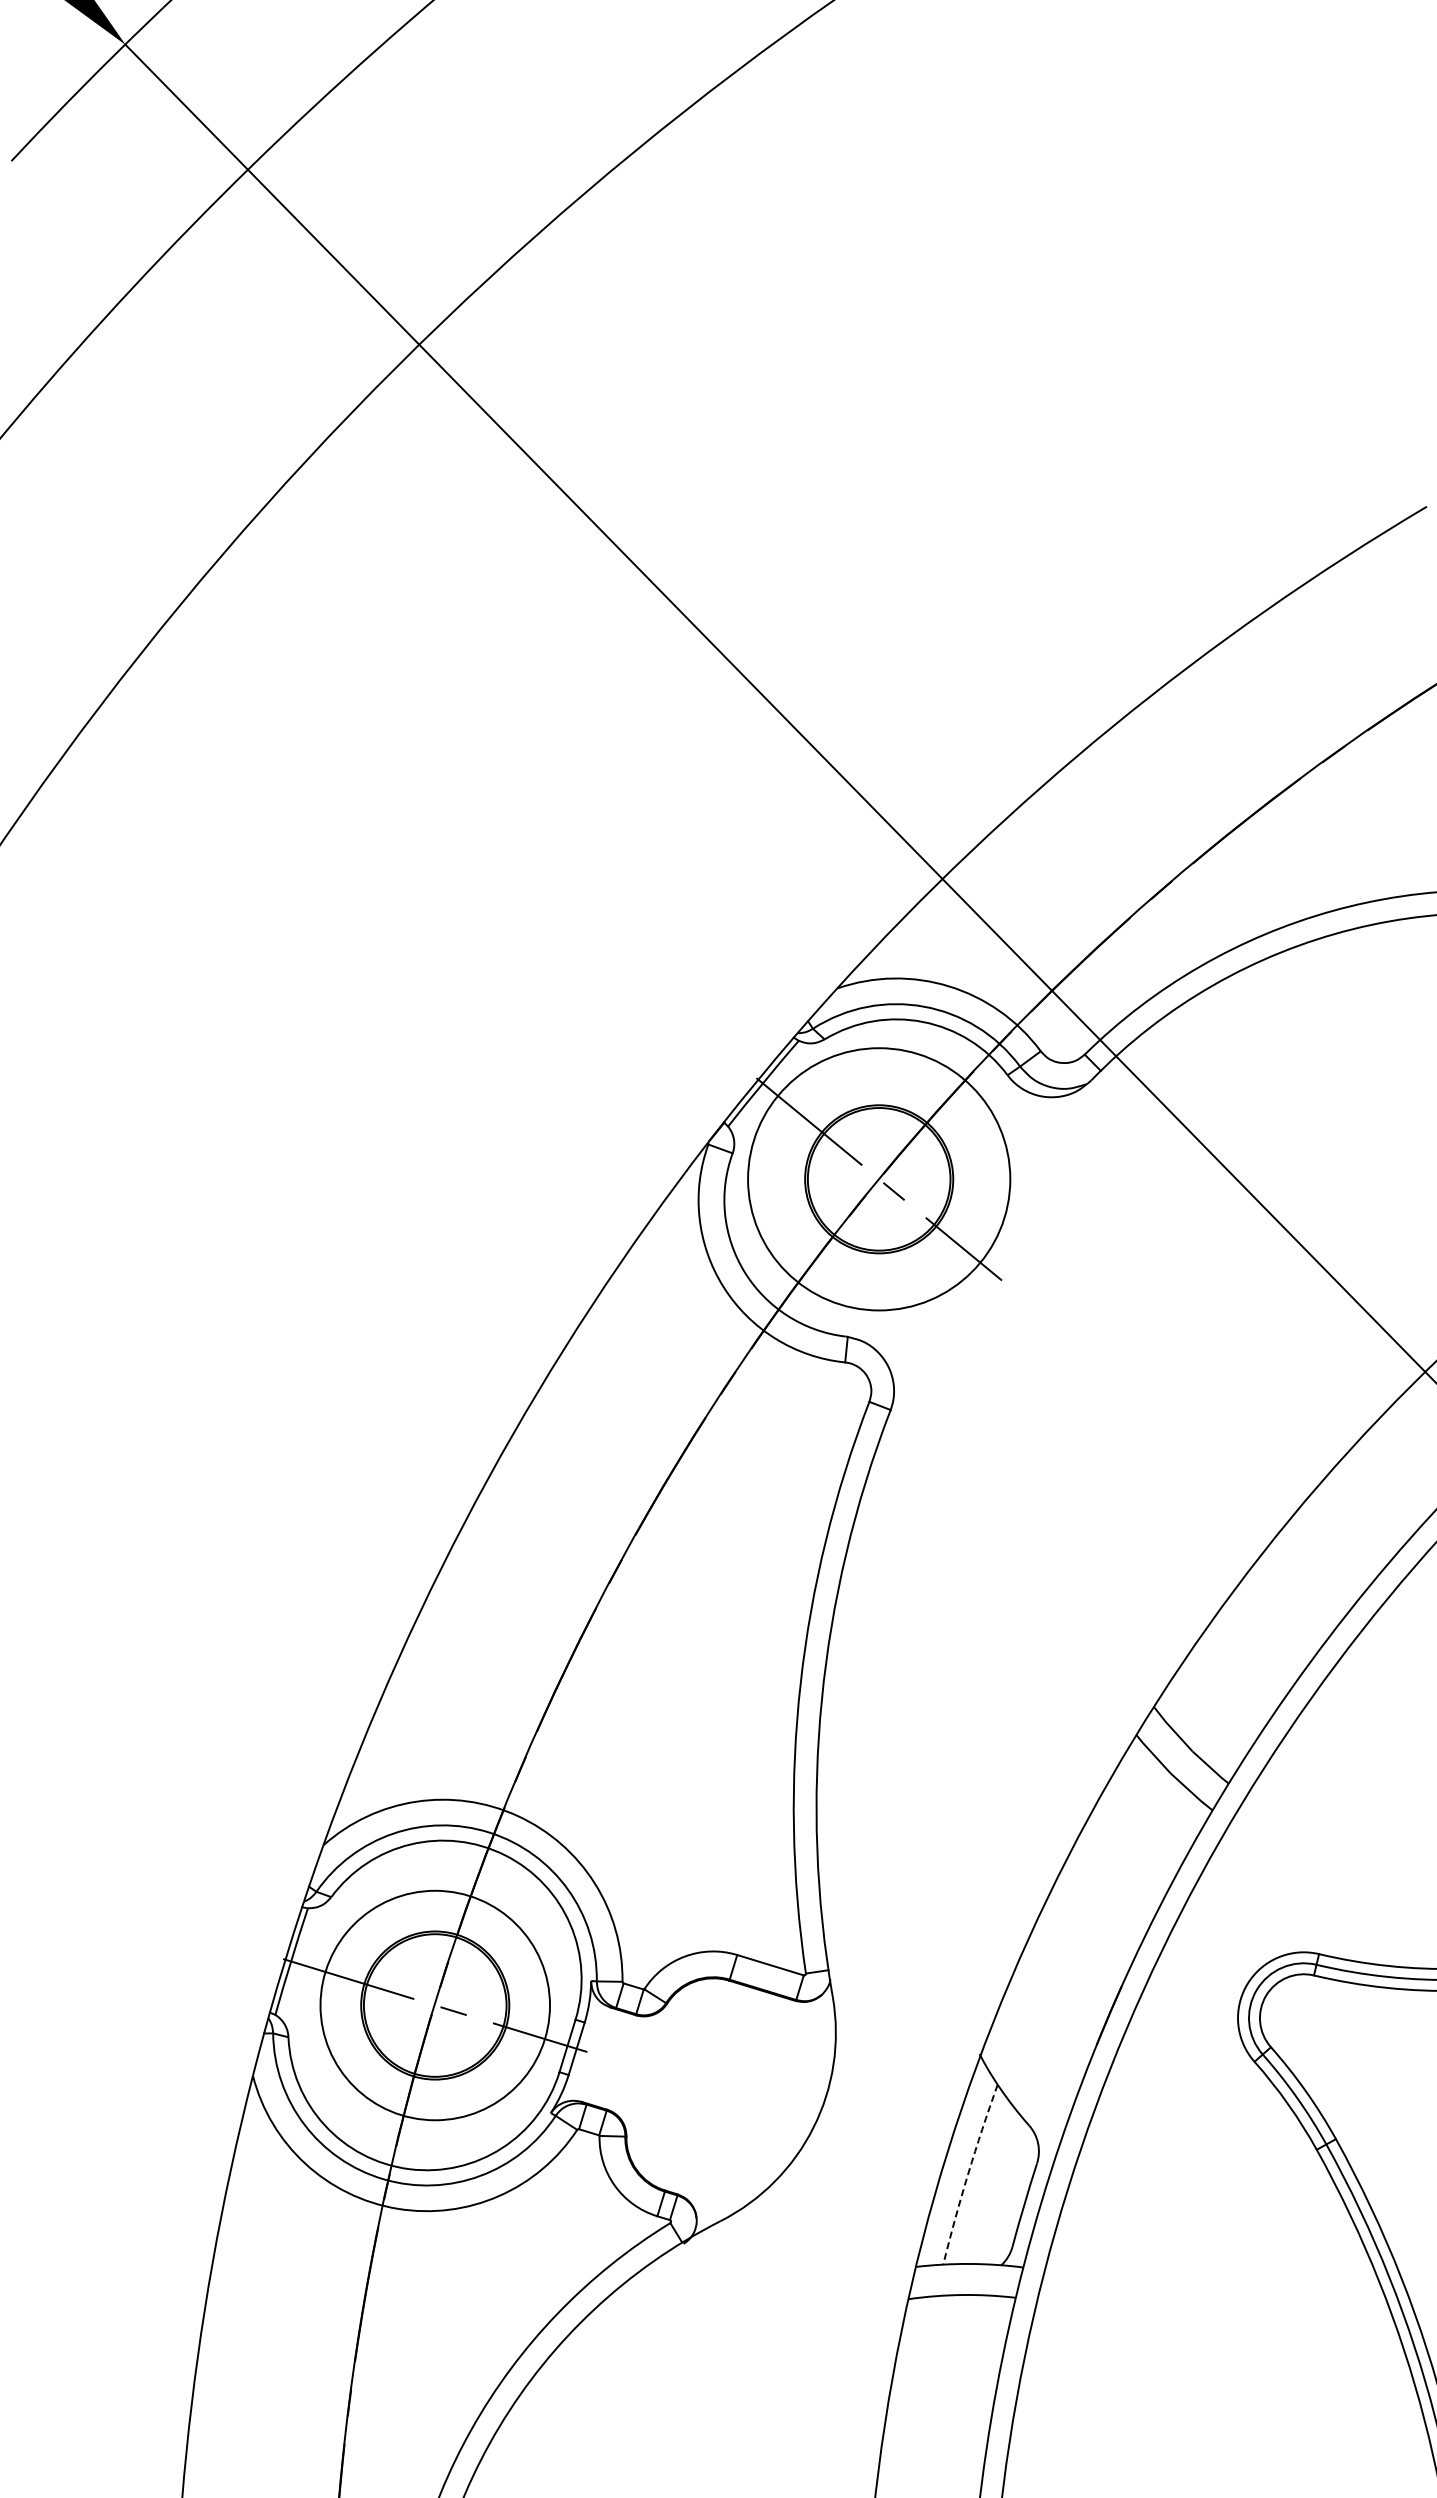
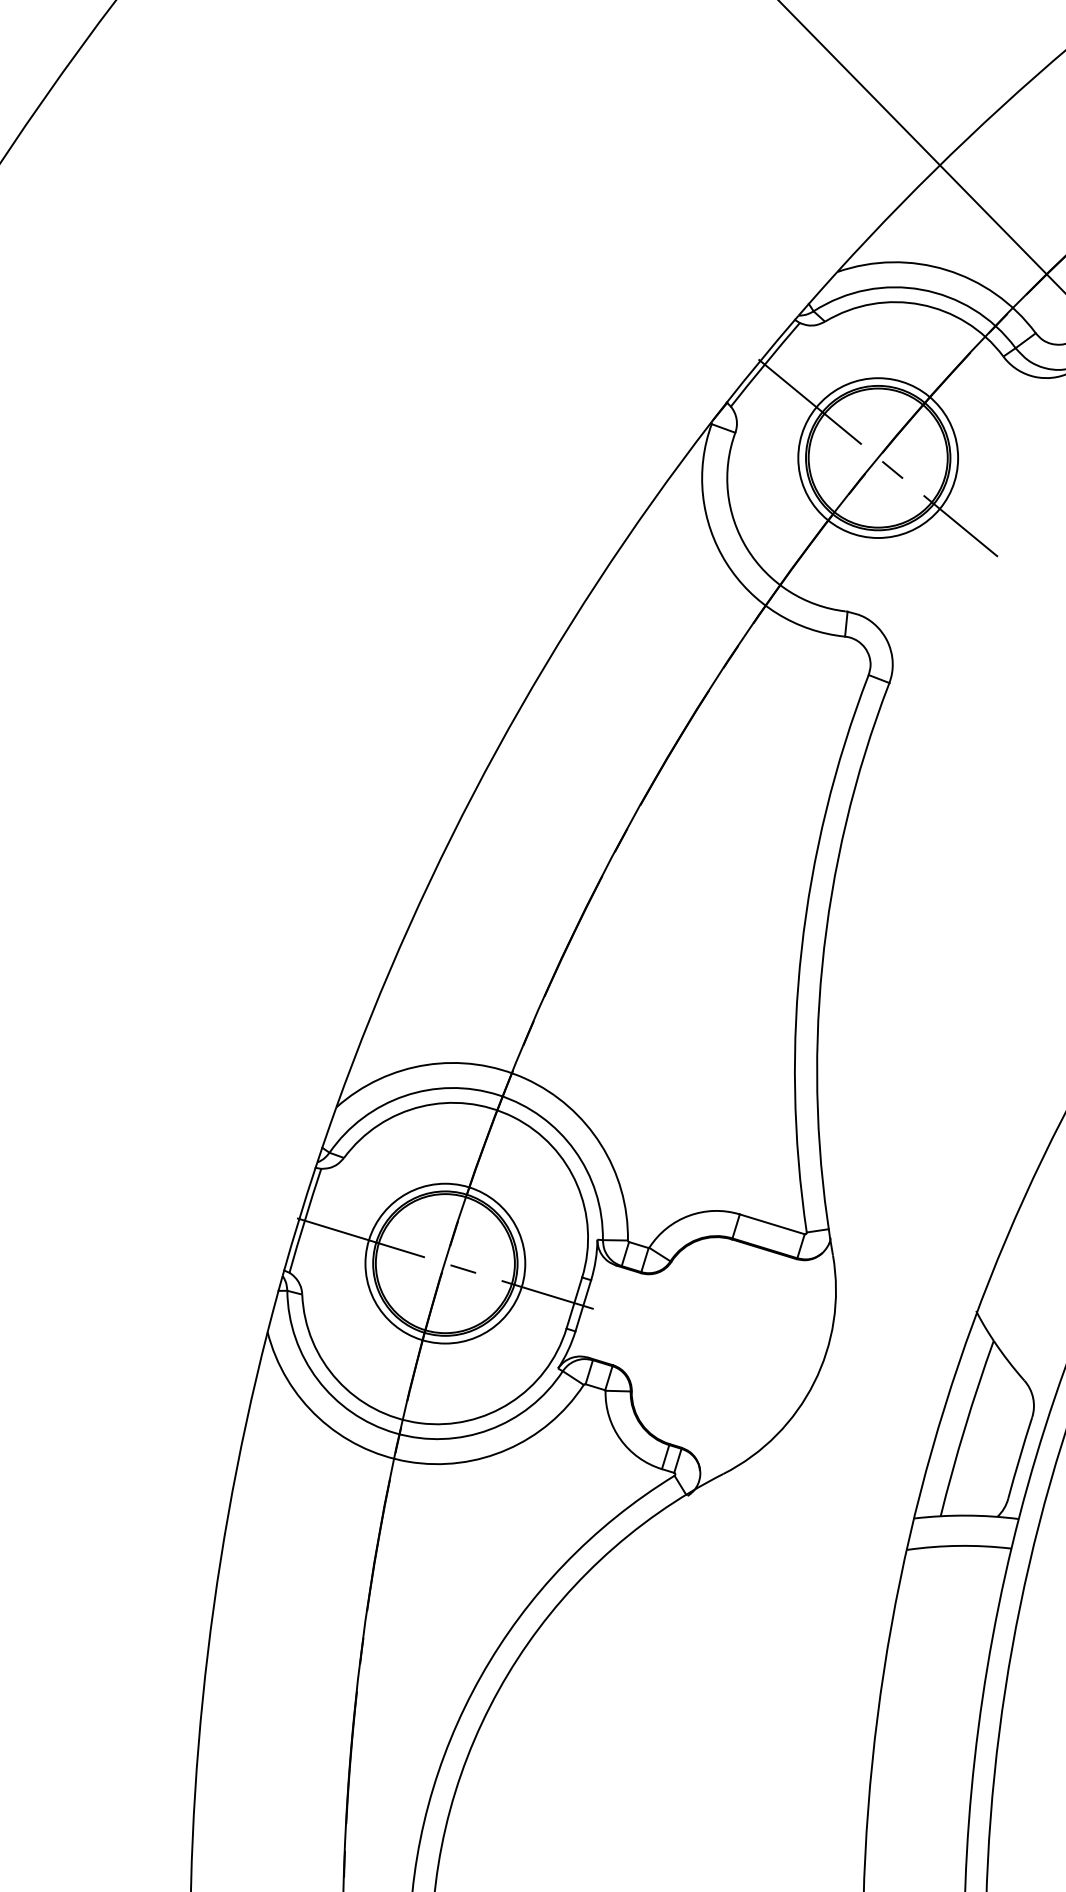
circle: (879, 1179) -> (878, 458), size x0.62
circle: (435, 2005) -> (445, 1263), size x0.71
arc: (968, 2174) -> (965, 1428), dashed -> solid

